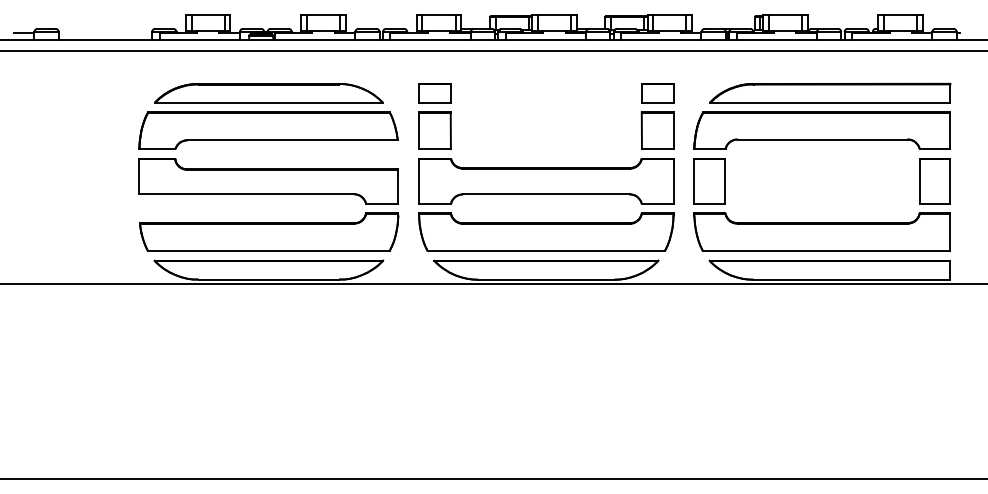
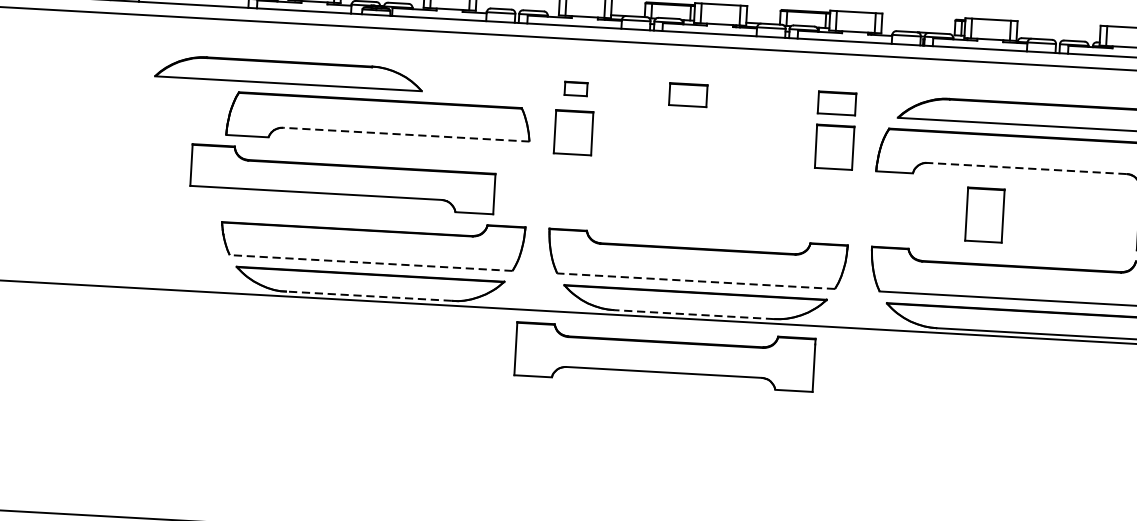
part: (268, 93) -> (288, 73), moved
part: (434, 93) -> (575, 89), size x0.6
part: (530, 93) -> (688, 95), added
line: (822, 139) -> (1027, 168), solid -> dashed
line: (292, 140) -> (406, 134), solid -> dashed
part: (268, 181) -> (342, 179), moved
part: (546, 181) -> (665, 357), moved
part: (709, 181) -> (984, 215), moved
line: (268, 251) -> (370, 263), solid -> dashed
line: (546, 251) -> (696, 281), solid -> dashed
line: (268, 279) -> (368, 296), solid -> dashed
line: (545, 279) -> (693, 314), solid -> dashed

